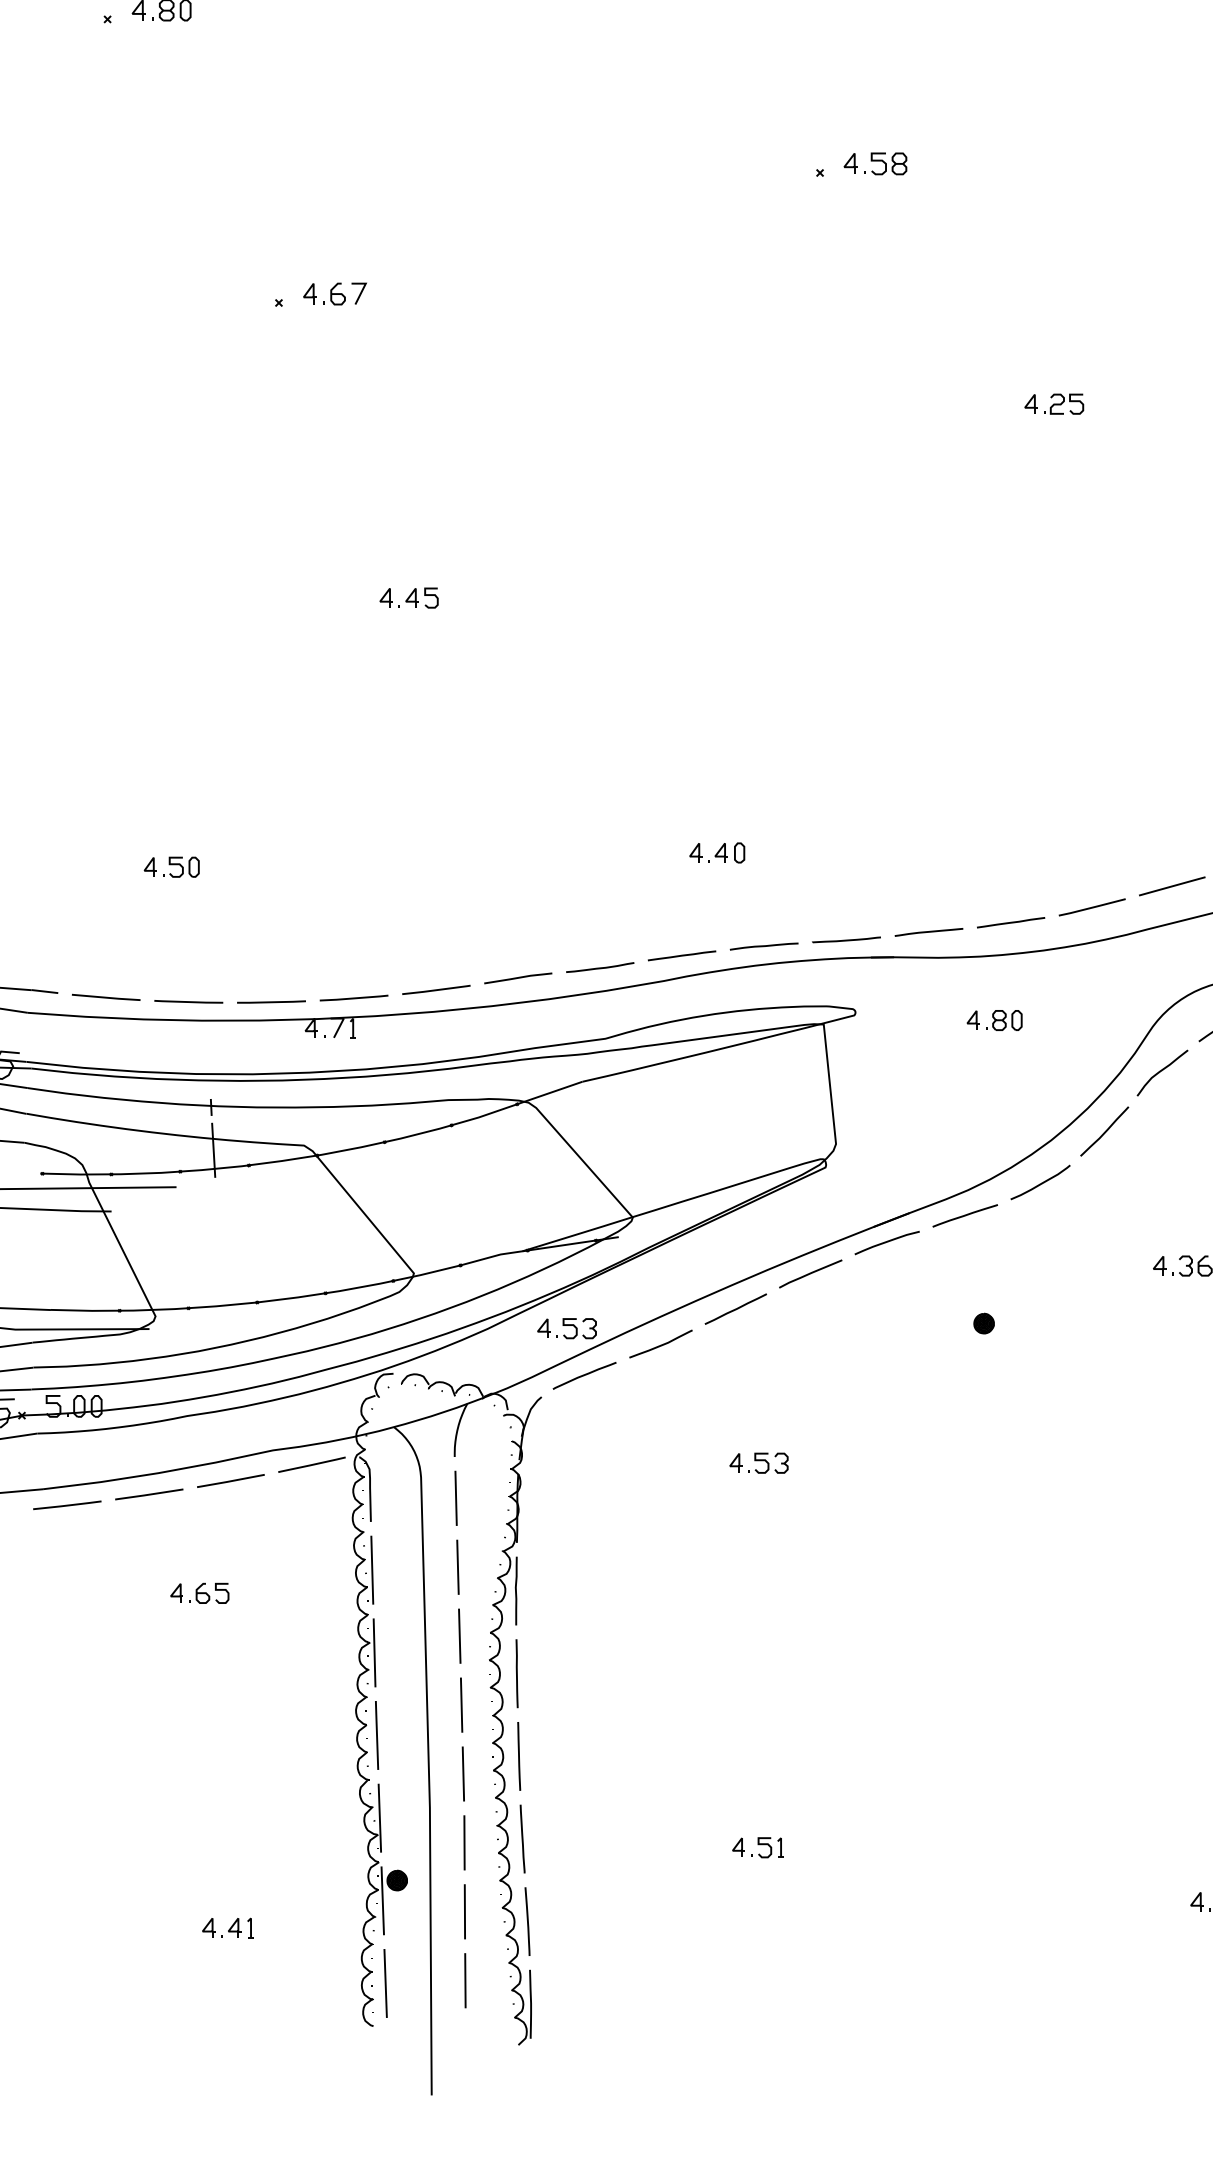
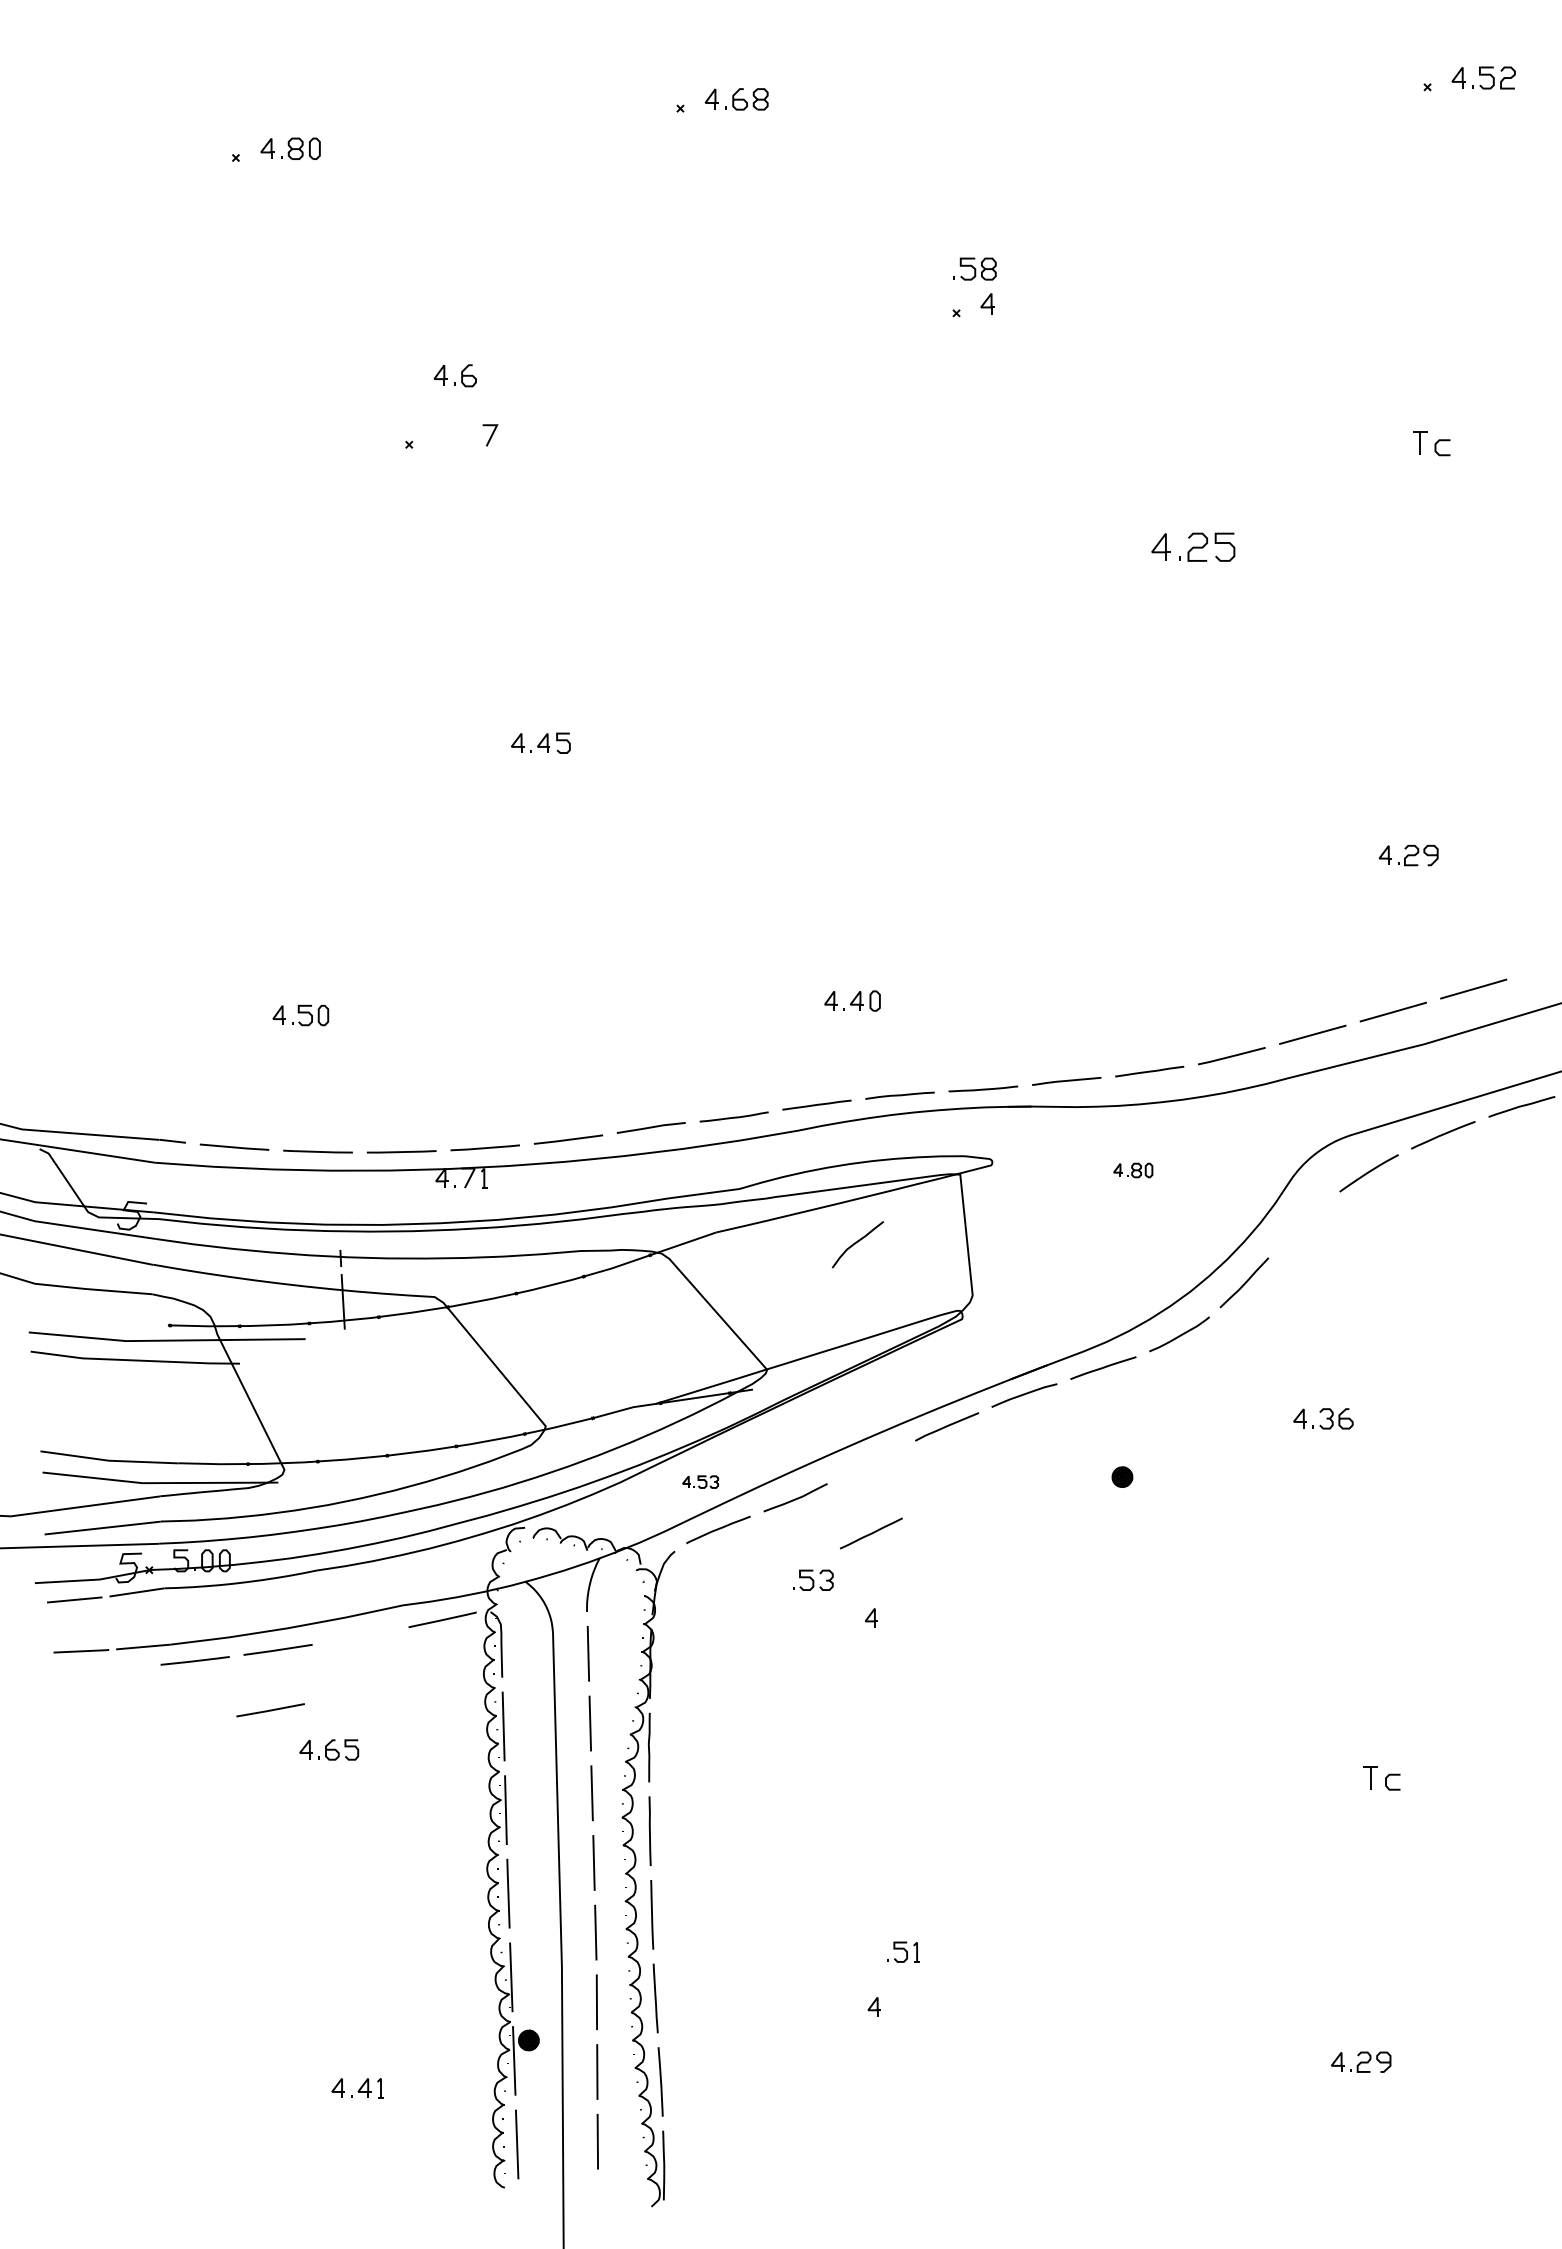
part: (885, 163) -> (974, 268), moved
part: (330, 293) -> (461, 375), moved
part: (1054, 403) -> (1193, 546), size x1.4
part: (995, 1020) -> (1133, 1170), size x0.7
curve: (1161, 1071) -> (856, 1243), moved
line: (735, 1309) -> (871, 1533), moved
part: (566, 1327) -> (700, 1481), size x0.6
part: (768, 1462) -> (813, 1579), moved
line: (230, 1481) -> (270, 1710), moved
part: (767, 1847) -> (903, 1951), moved

